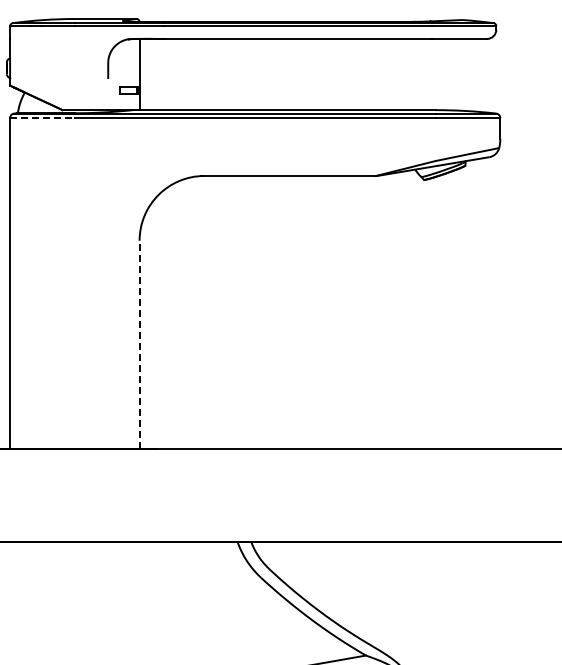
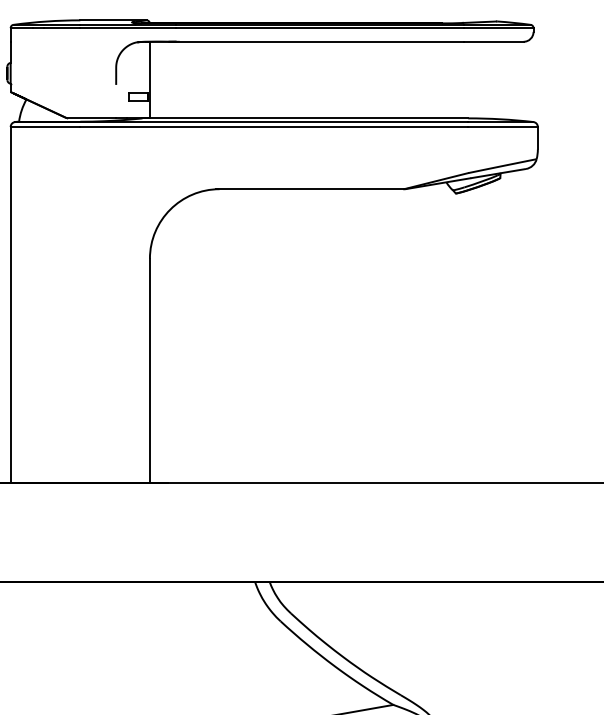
line: (42, 118) -> (45, 127), dashed -> solid
line: (139, 344) -> (149, 370), dashed -> solid

